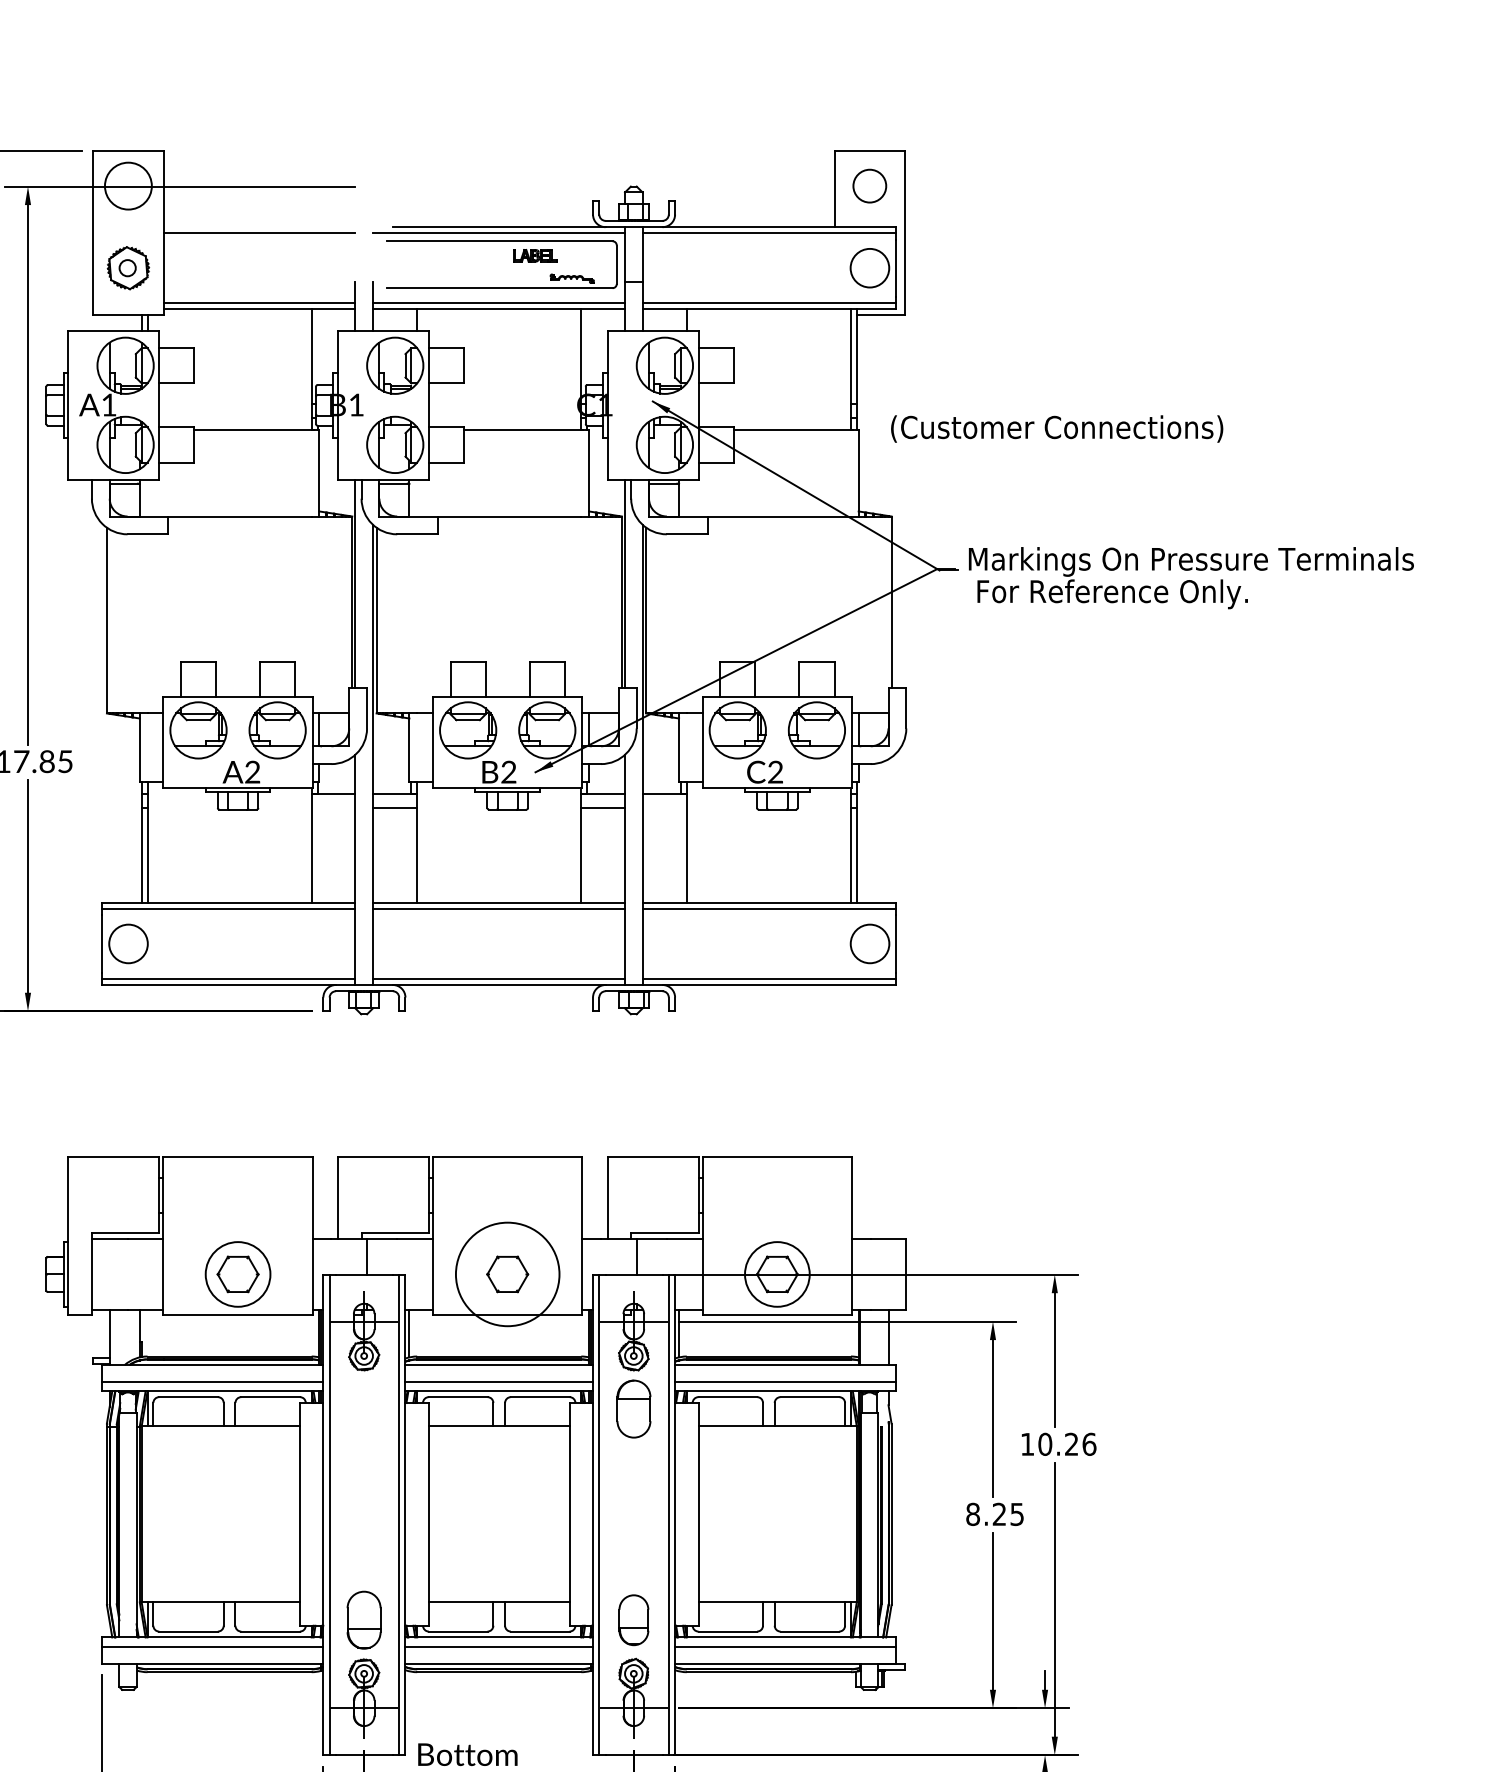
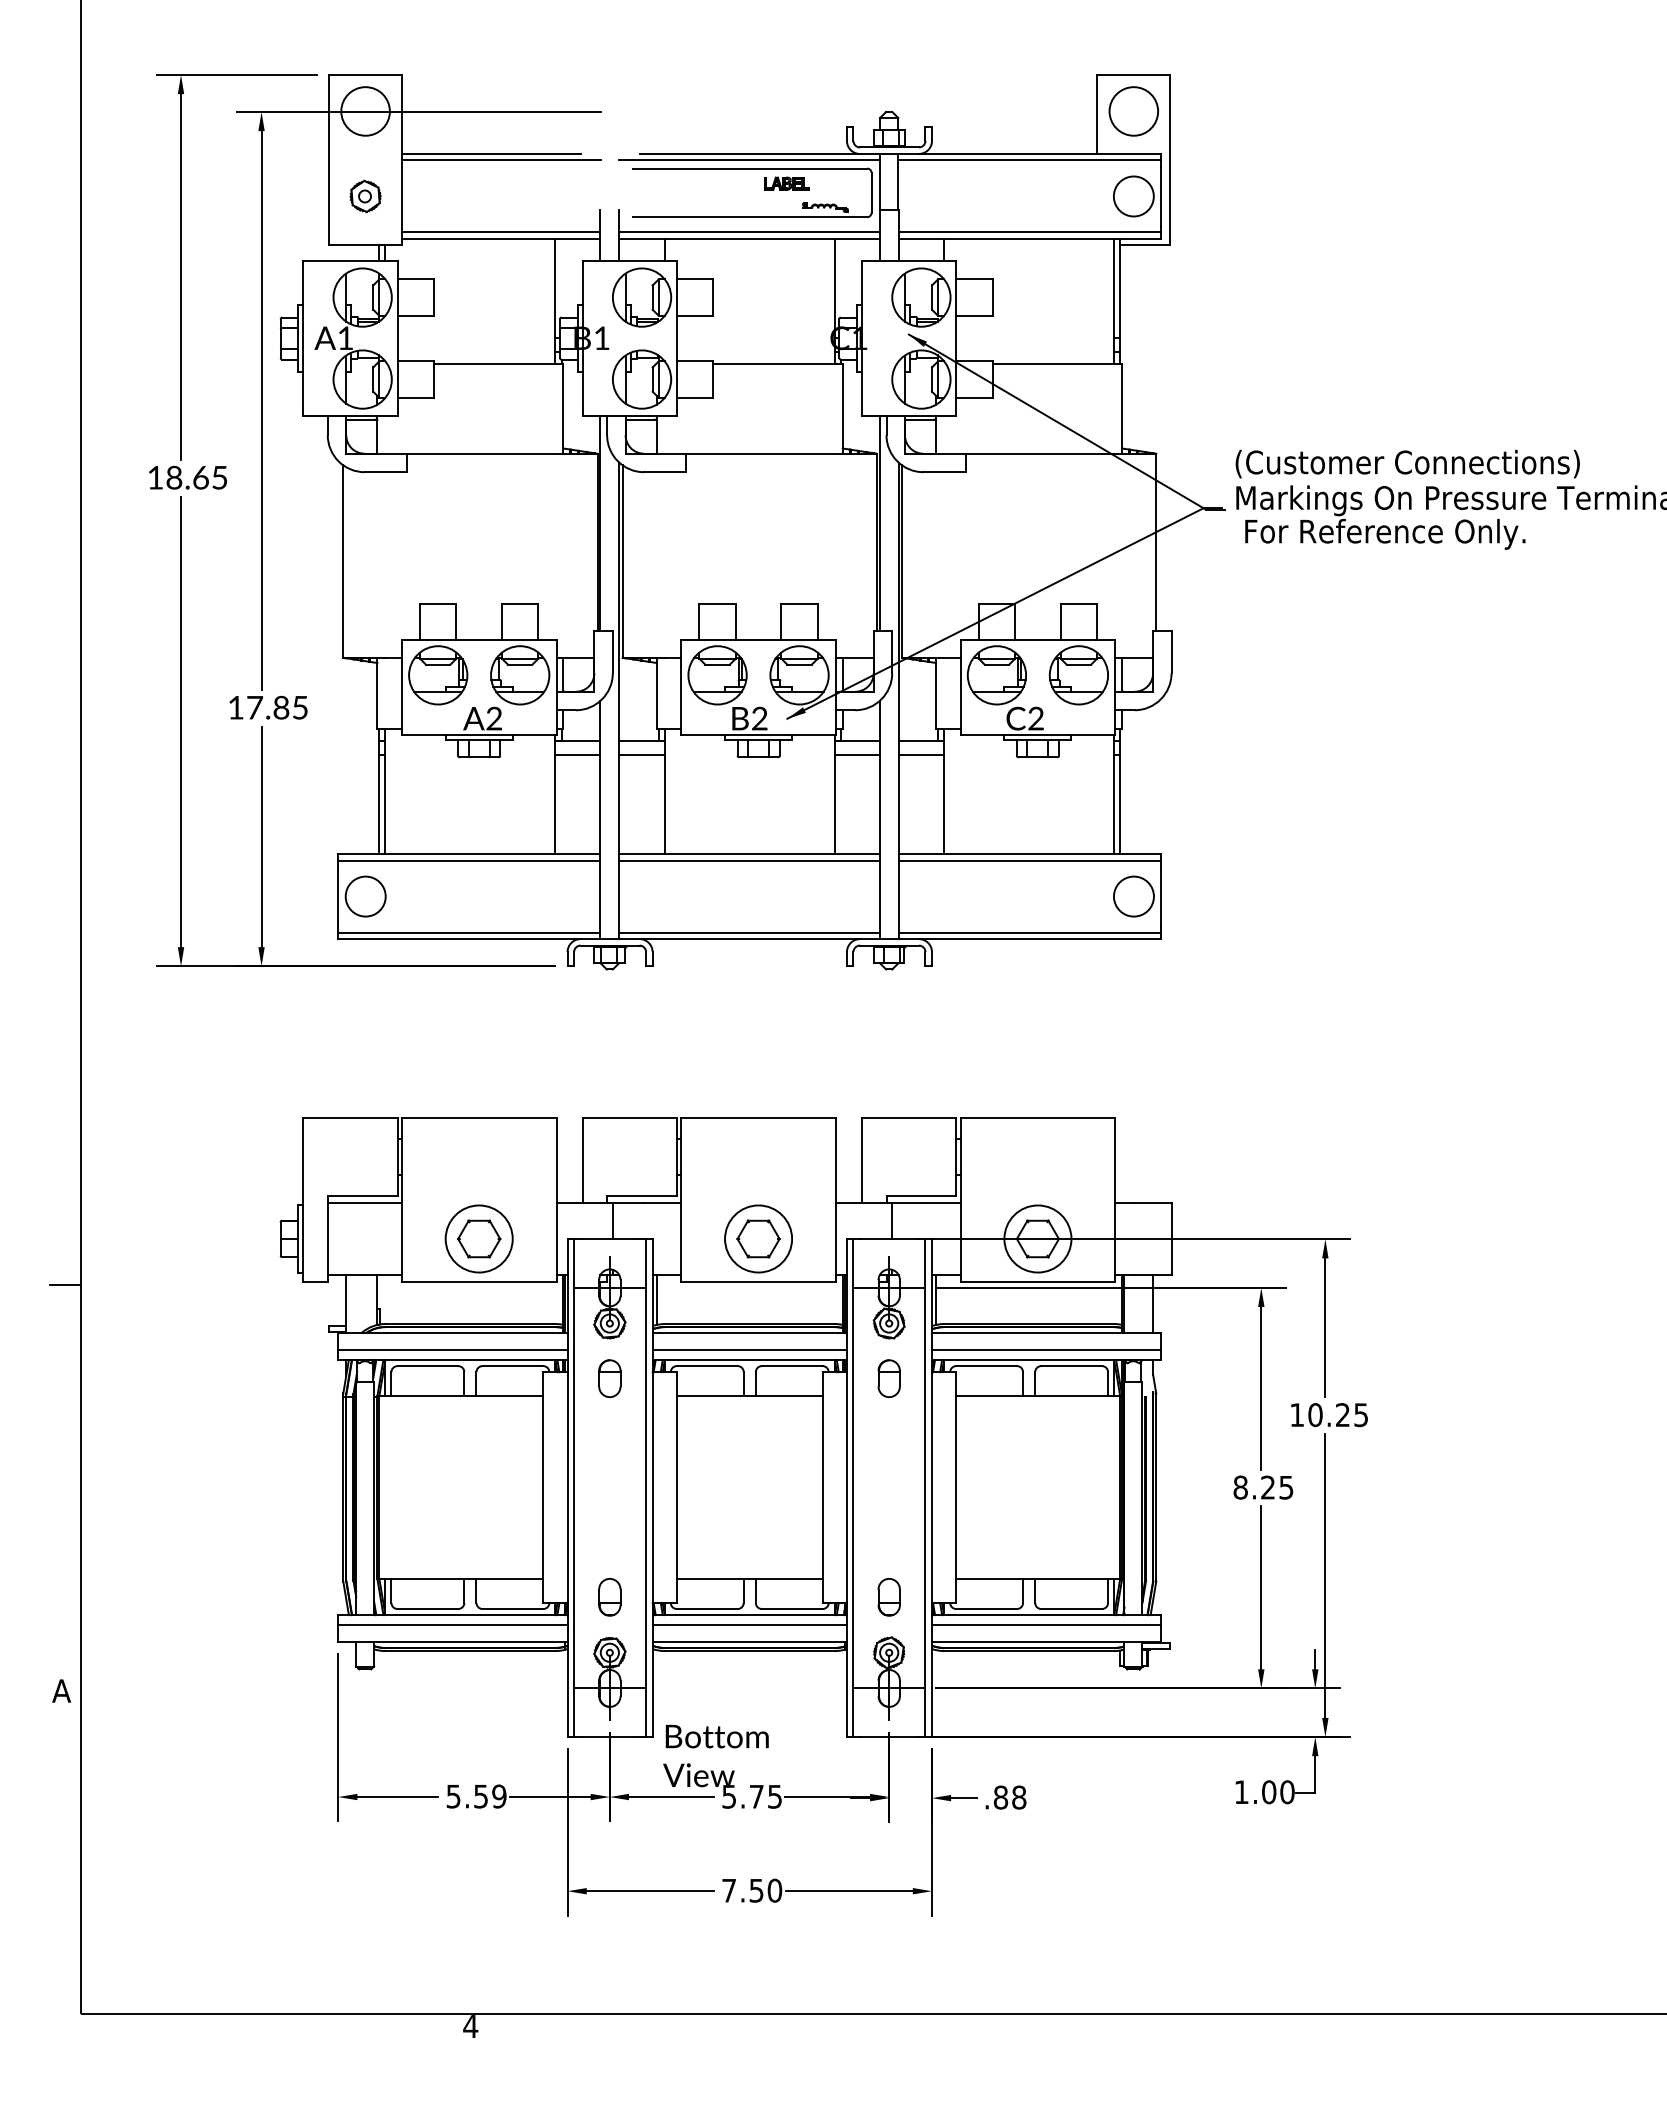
circle: (869, 186) -> (1133, 111), size x1.43
line: (249, 226) -> (491, 153), added
part: (128, 268) -> (365, 196), size x0.71
text: (1056, 428) -> (1407, 463), moved
line: (332, 807) -> (577, 755), added
line: (664, 807) -> (921, 755), added
circle: (507, 1273) -> (758, 1238), size x0.62
part: (363, 1409) -> (609, 1378), added
part: (633, 1409) -> (888, 1378), size x0.62
text: (1089, 1444) -> (1361, 1415), 10.26 -> 10.25
part: (363, 1620) -> (609, 1597), size x0.62
part: (633, 1620) -> (888, 1597), size x0.71

